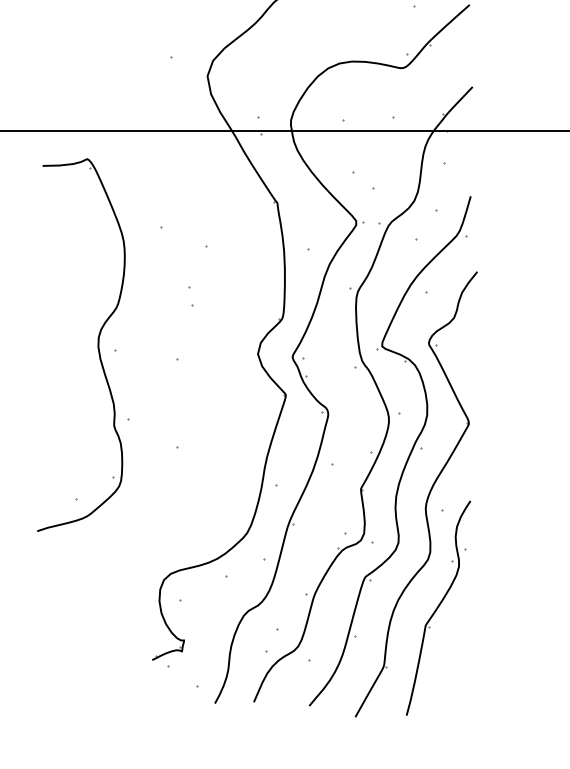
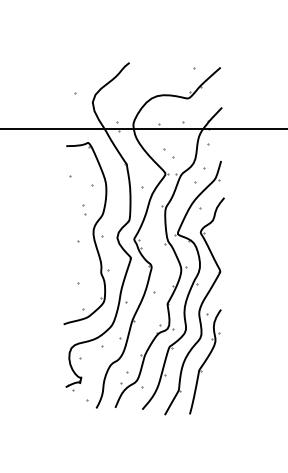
part: (84, 344) -> (86, 233), moved

